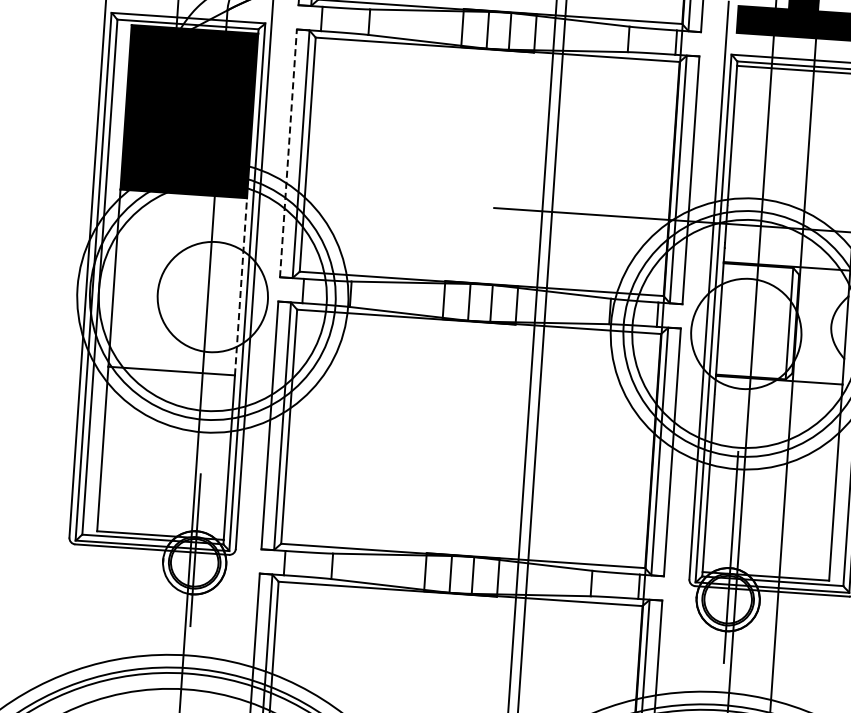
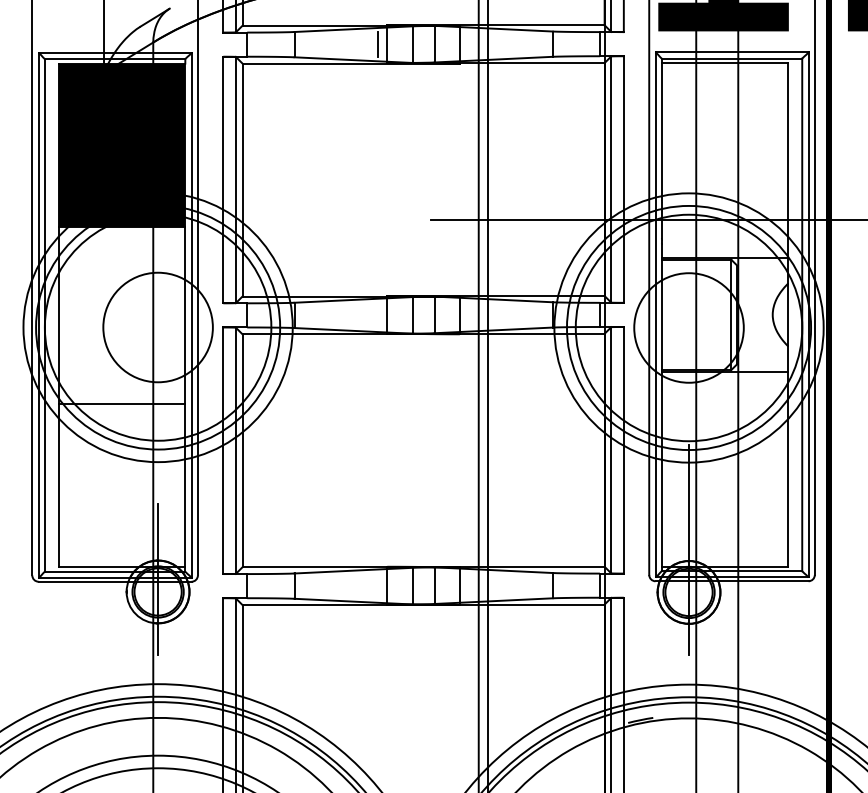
line: (453, 26) -> (378, 43), added
line: (288, 152) -> (223, 179), dashed -> solid
line: (241, 285) -> (185, 314), dashed -> solid

